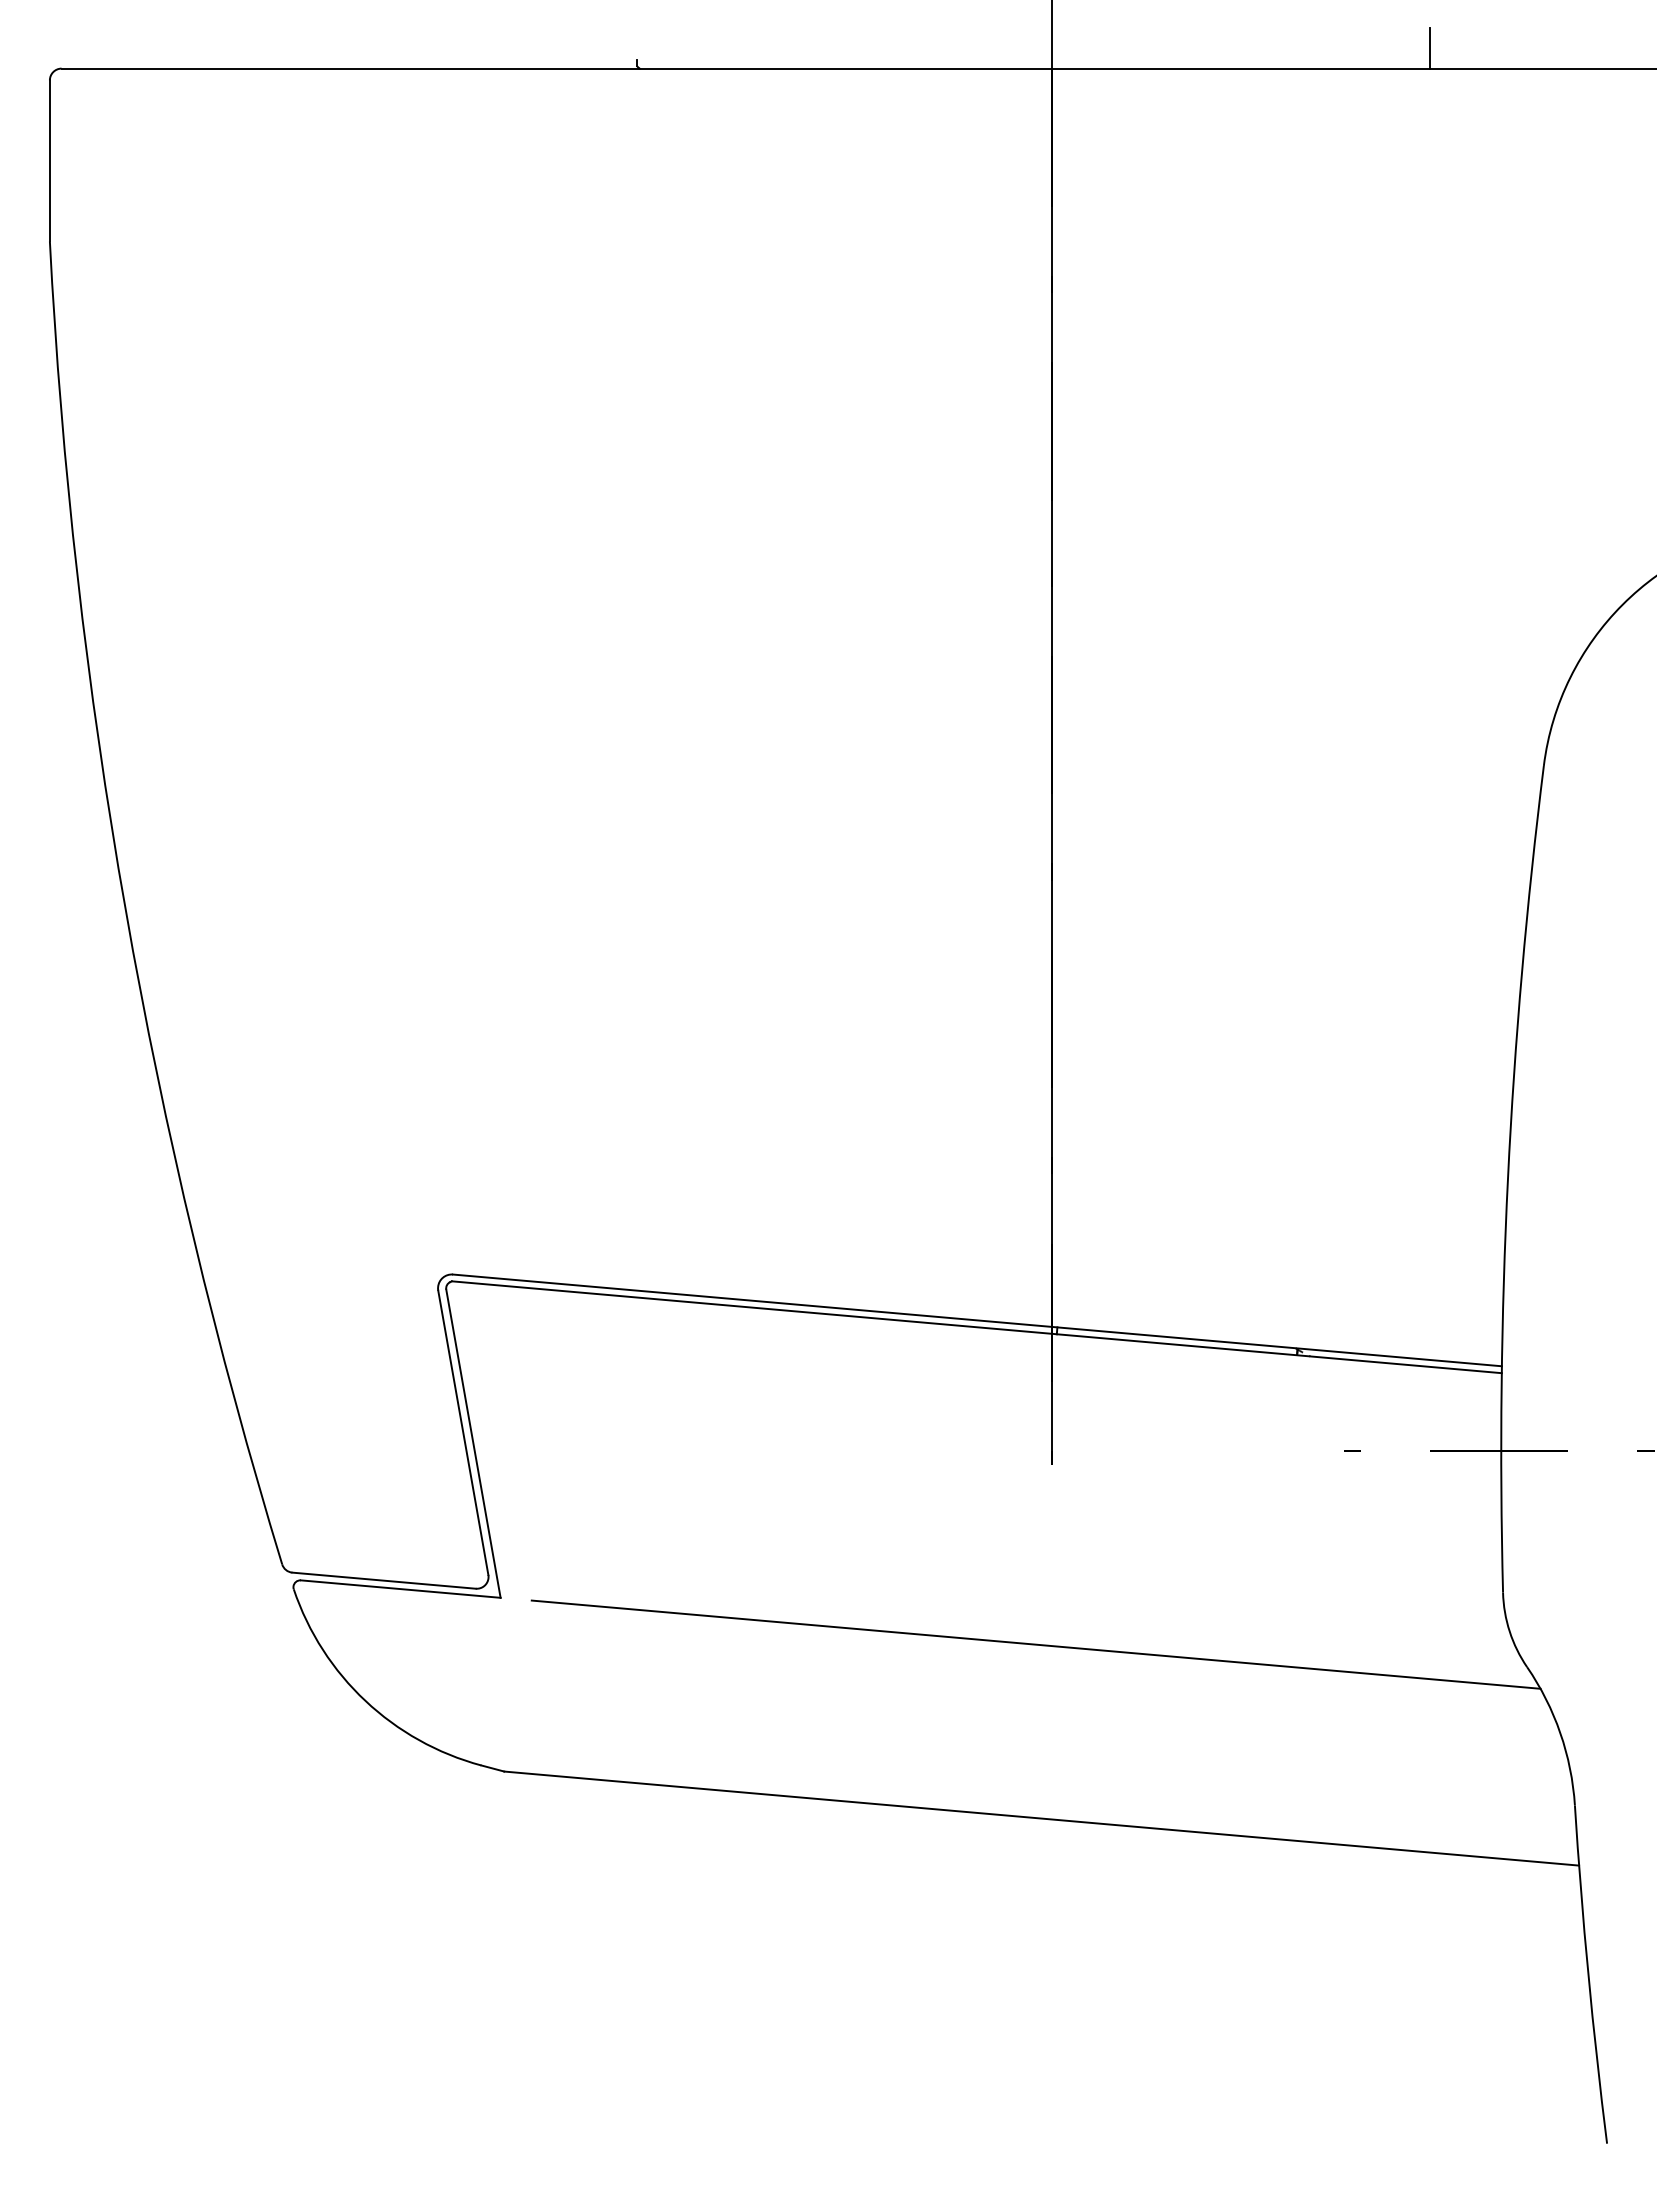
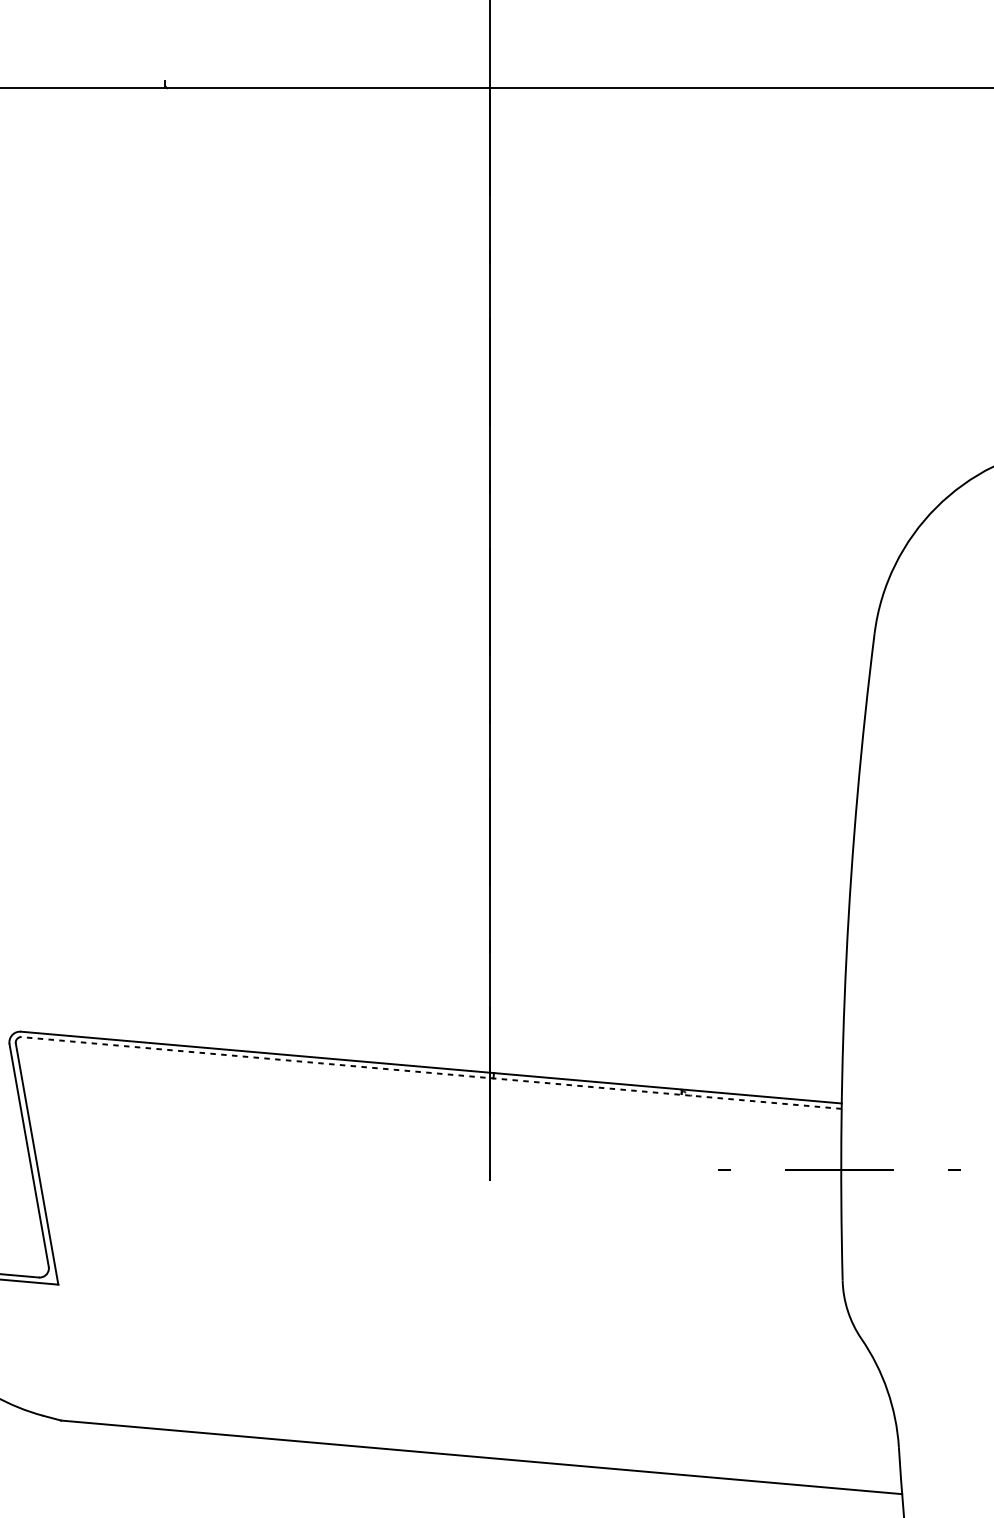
line: (1430, 47) -> (785, 71), removed
line: (976, 1327) -> (430, 1073), solid -> dashed
line: (1035, 1644) -> (476, 1321), removed

